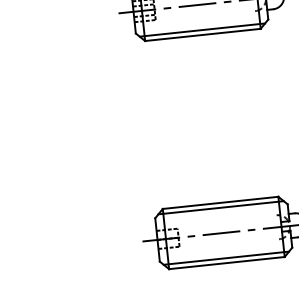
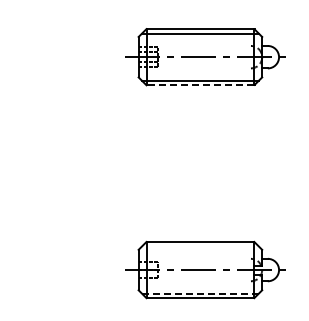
line: (203, 35) -> (200, 85), solid -> dashed
line: (220, 207) -> (199, 246), removed
line: (225, 258) -> (199, 293), solid -> dashed

